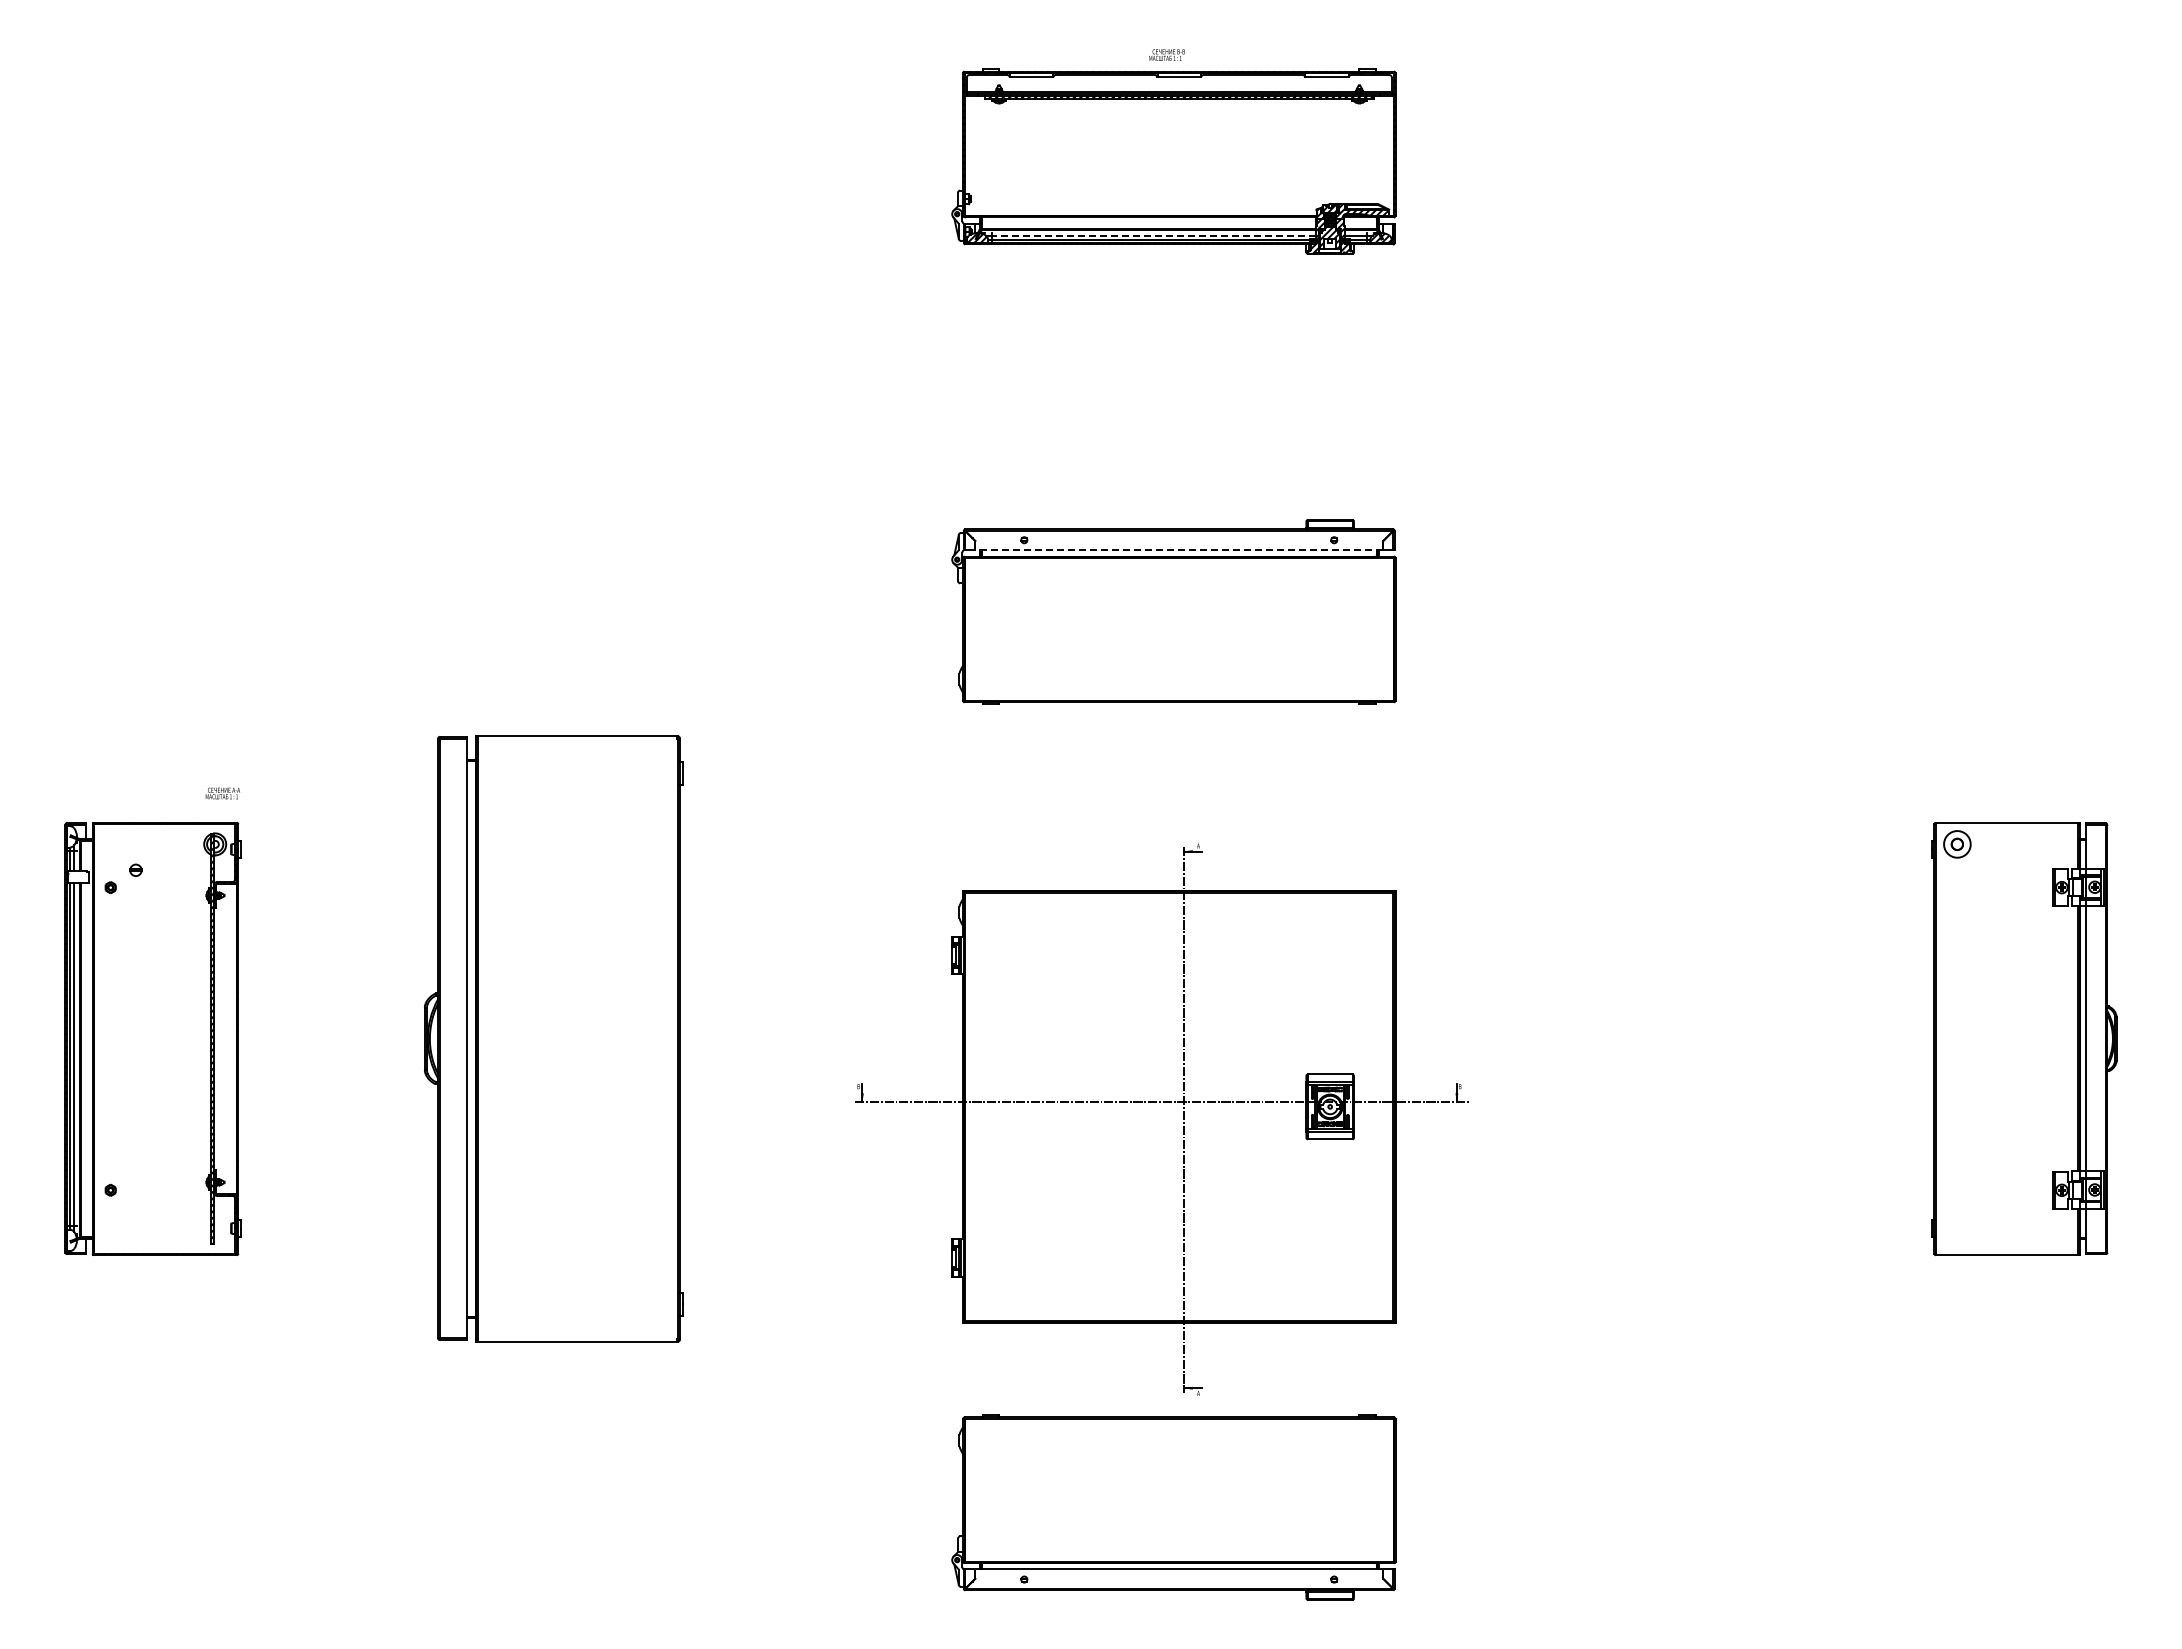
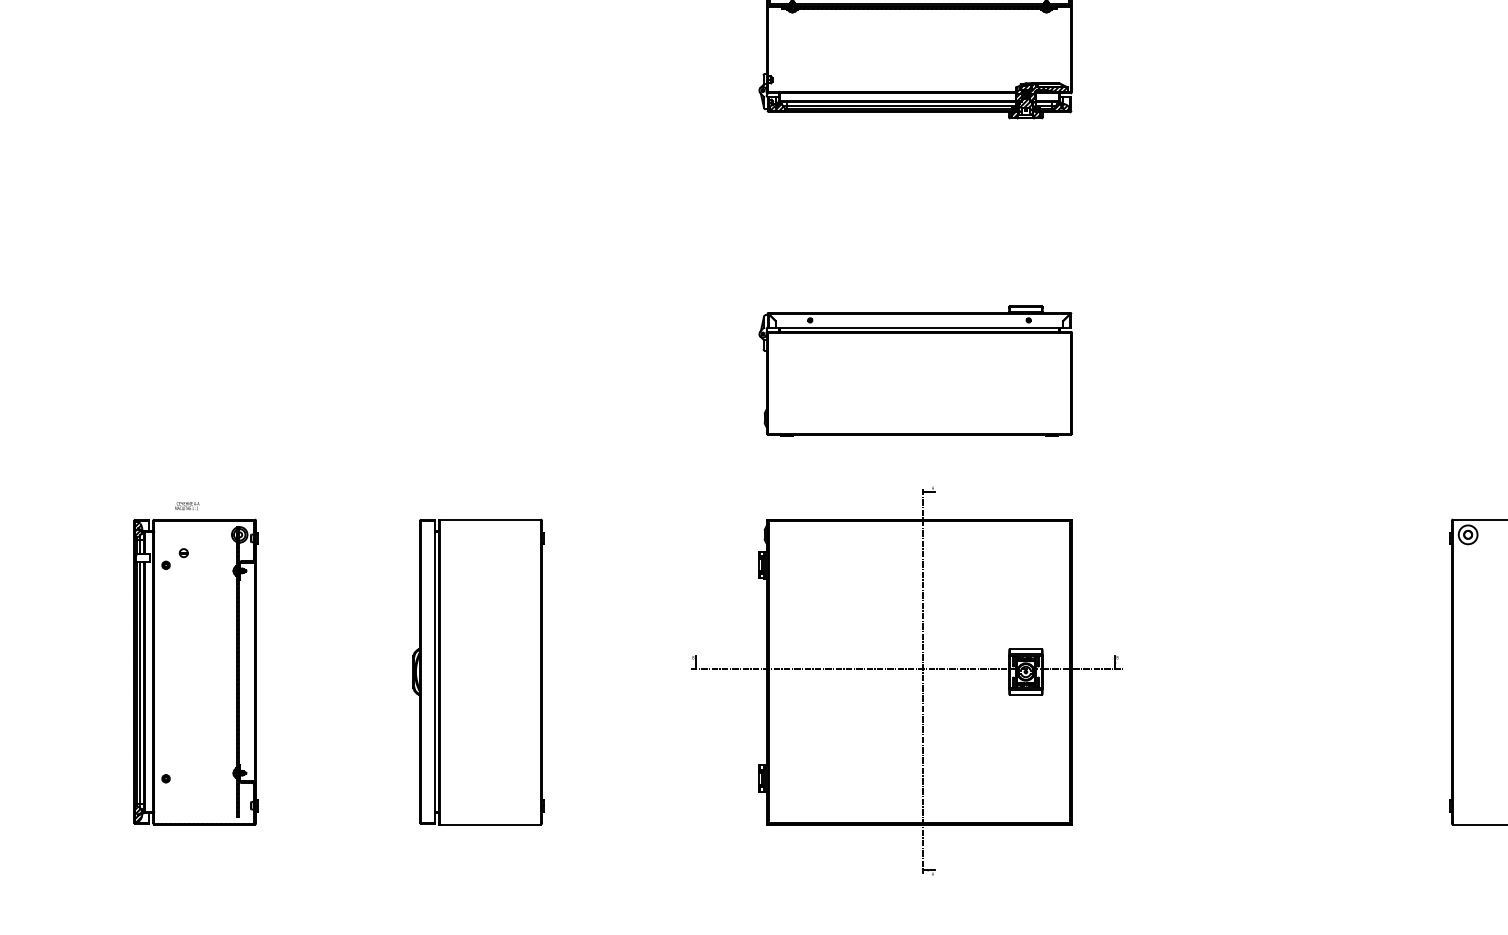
line: (1153, 235) -> (901, 105), dashed -> solid
line: (1179, 550) -> (919, 327), dashed -> solid
text: (222, 793) -> (187, 506), moved
hatch: (71, 836) -> (138, 529), added
part: (553, 1038) -> (478, 671), size x0.71
part: (1161, 1119) -> (906, 680), moved
hatch: (71, 1240) -> (138, 814), added

